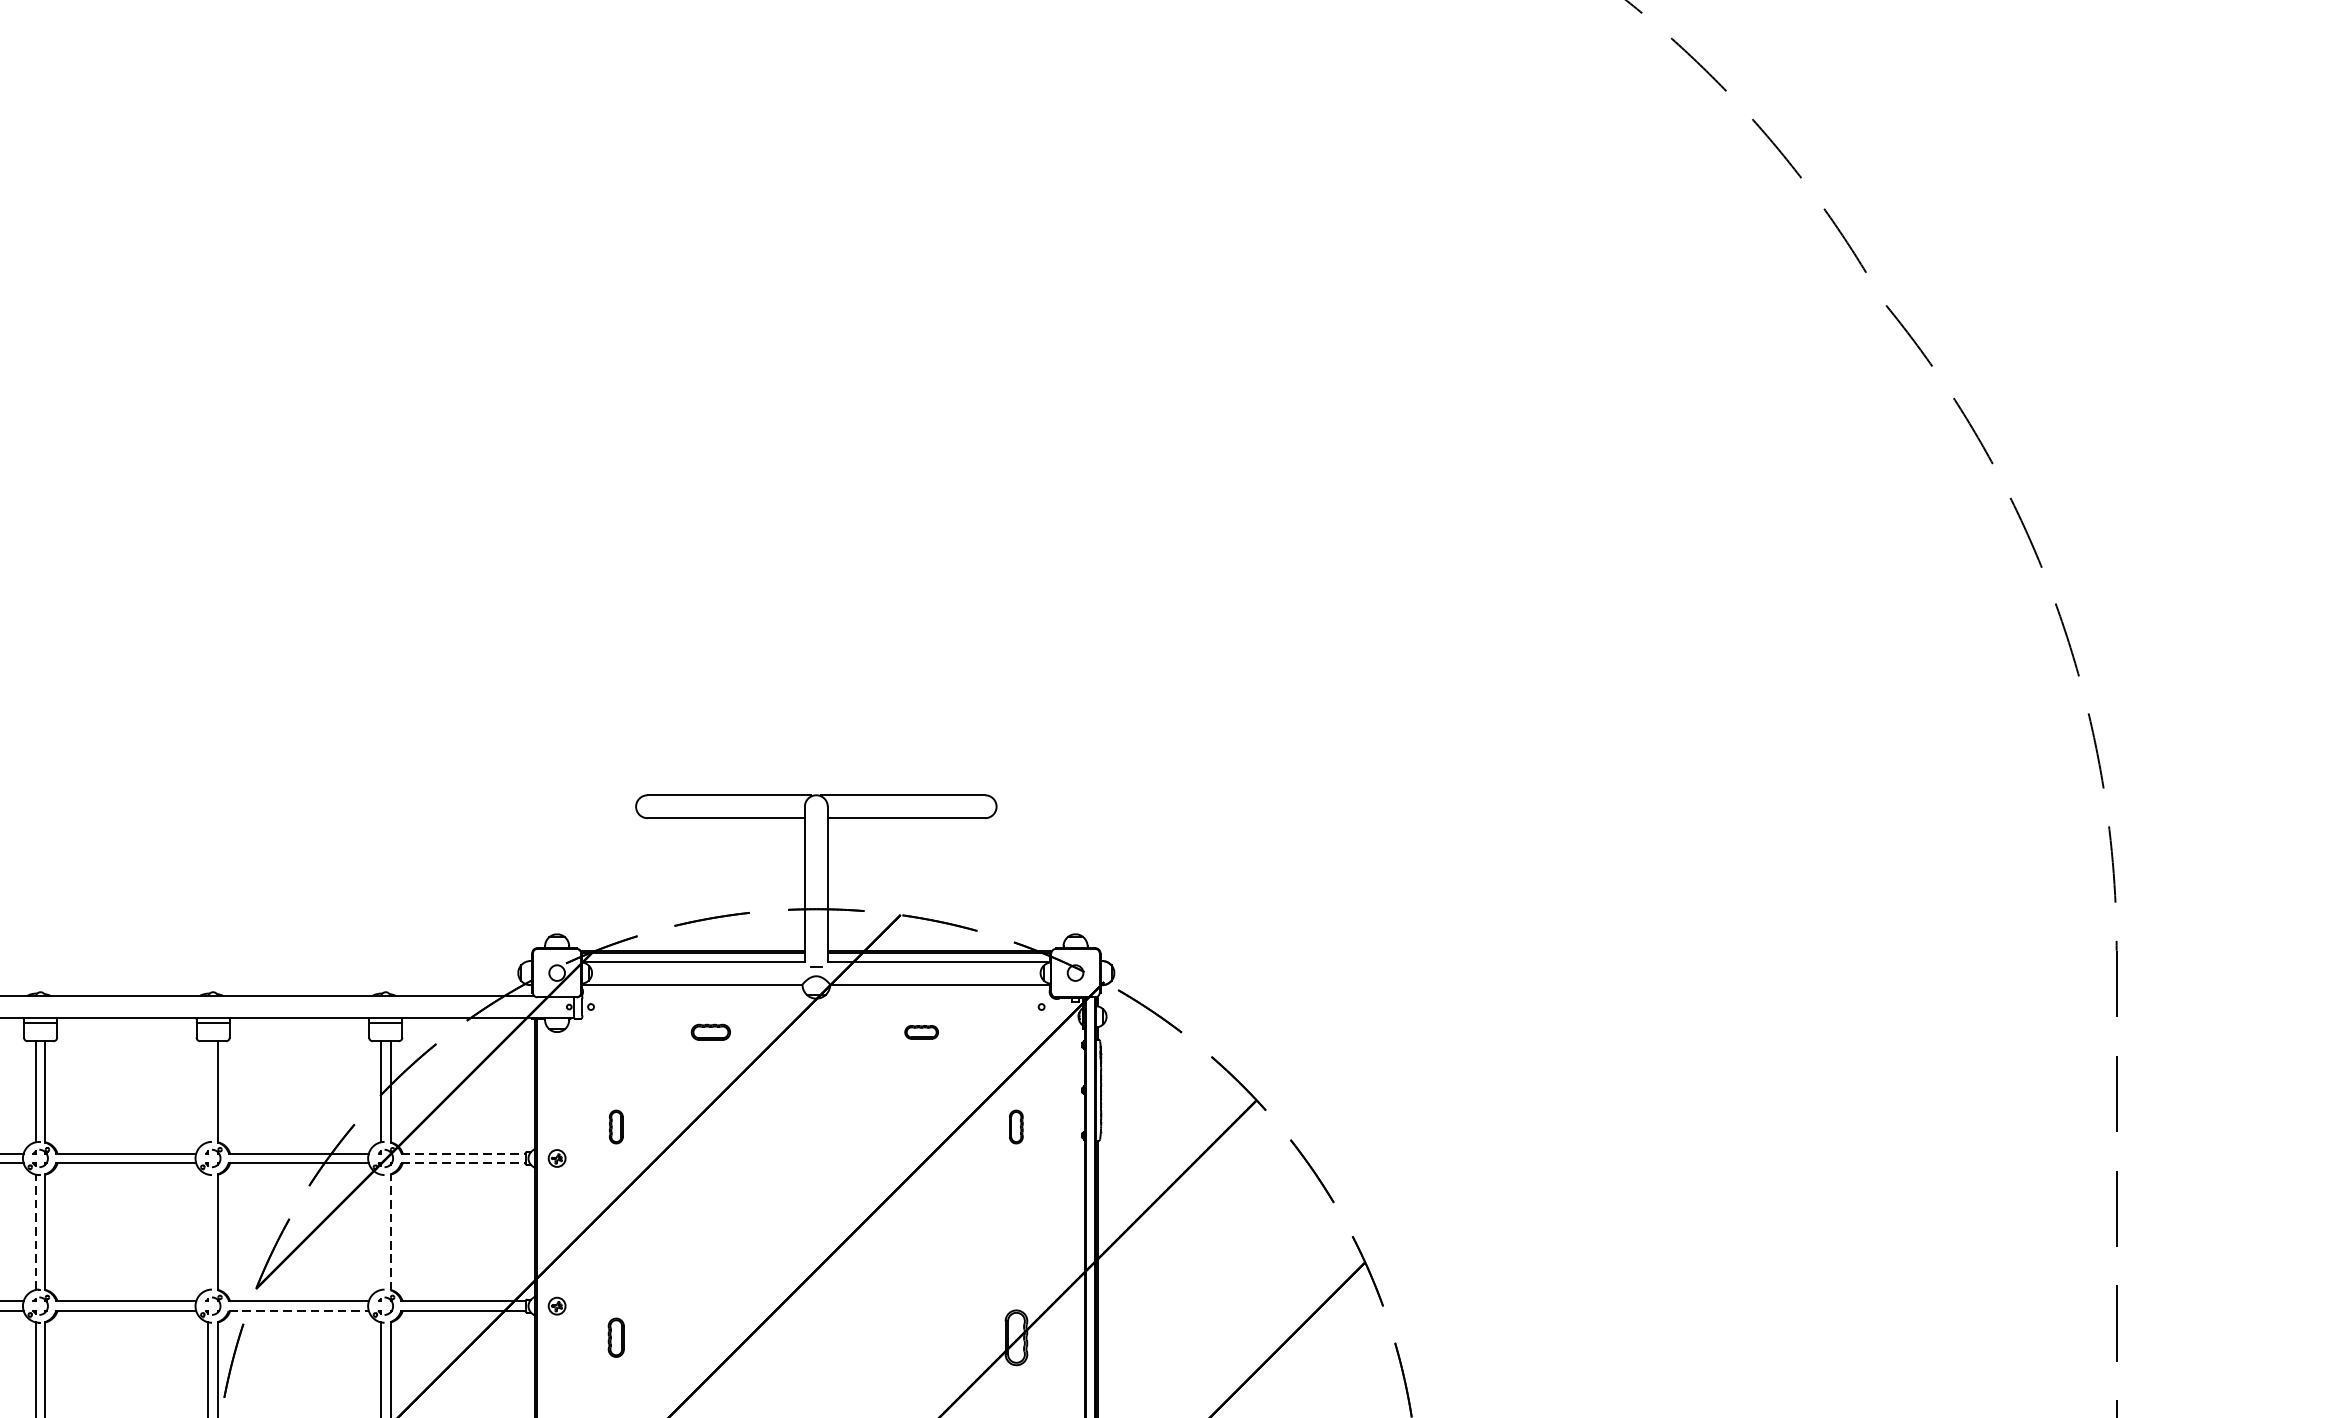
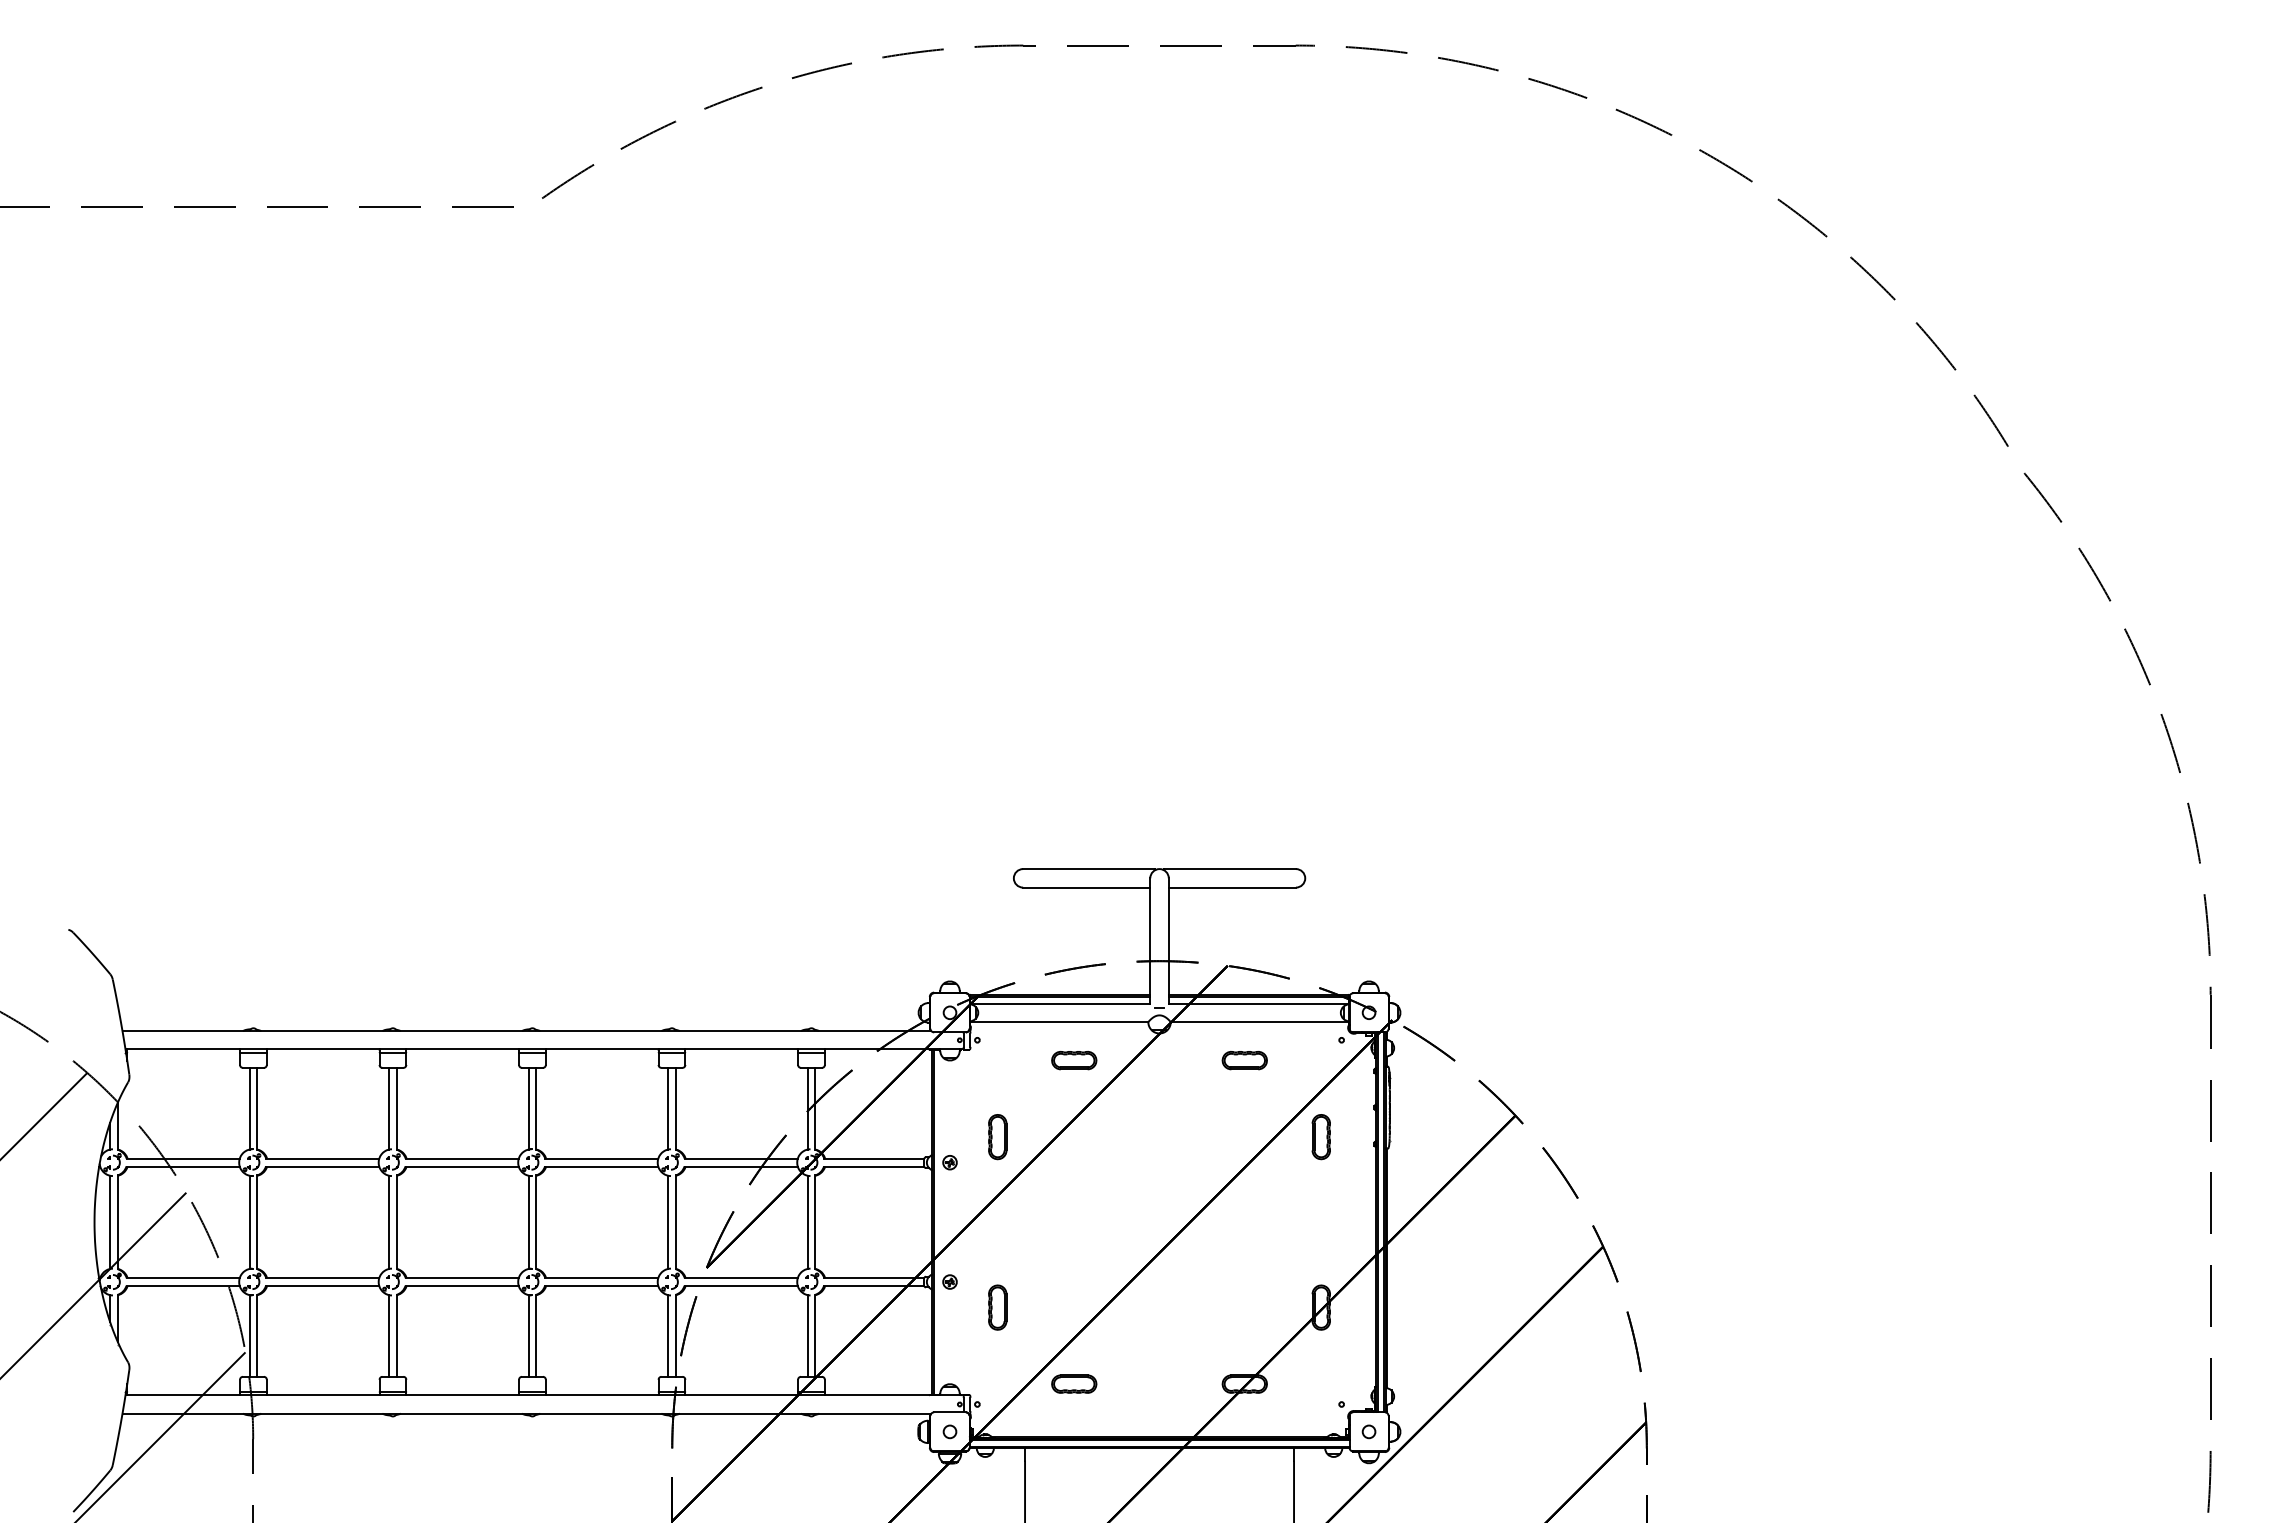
part: (711, 1032) -> (1074, 1060), size x1.43
part: (921, 1032) -> (1244, 1060), size x1.67
line: (208, 1091) -> (668, 1108), added
part: (615, 1127) -> (997, 1137), size x1.67
part: (1015, 1127) -> (1320, 1137), size x1.67
line: (463, 1153) -> (874, 1158), dashed -> solid
line: (463, 1163) -> (874, 1166), dashed -> solid
line: (208, 1231) -> (668, 1221), added
line: (380, 1231) -> (807, 1221), added
line: (35, 1232) -> (528, 1222), dashed -> solid
line: (390, 1232) -> (815, 1222), dashed -> solid
line: (299, 1310) -> (741, 1285), dashed -> solid
part: (615, 1337) -> (997, 1307), size x1.43

